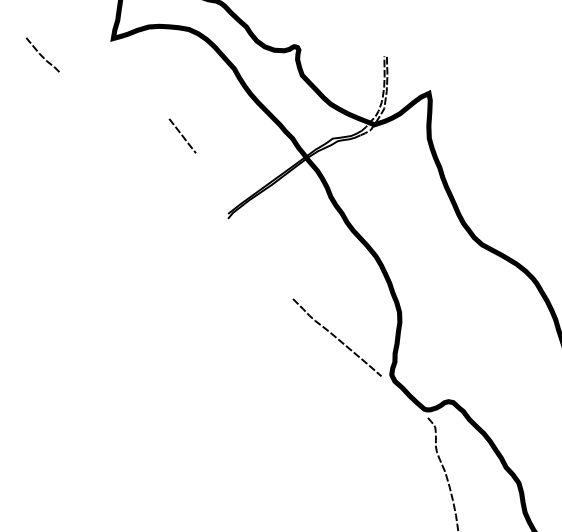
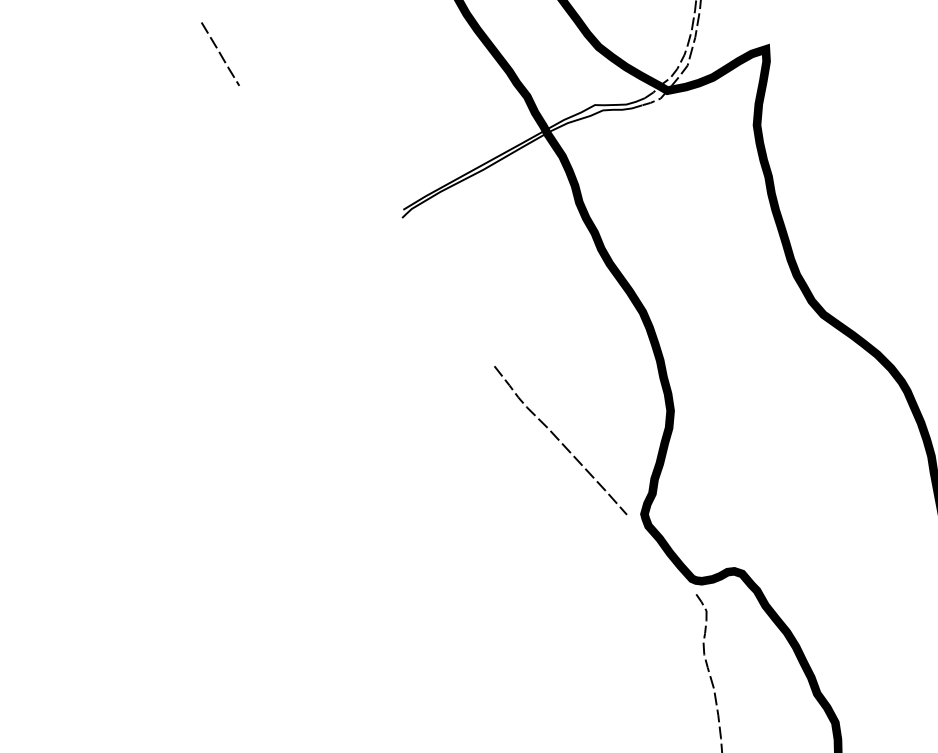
line: (182, 135) -> (220, 53), moved

